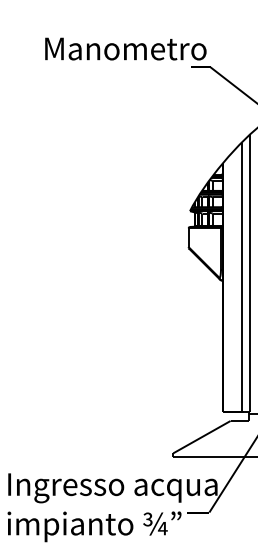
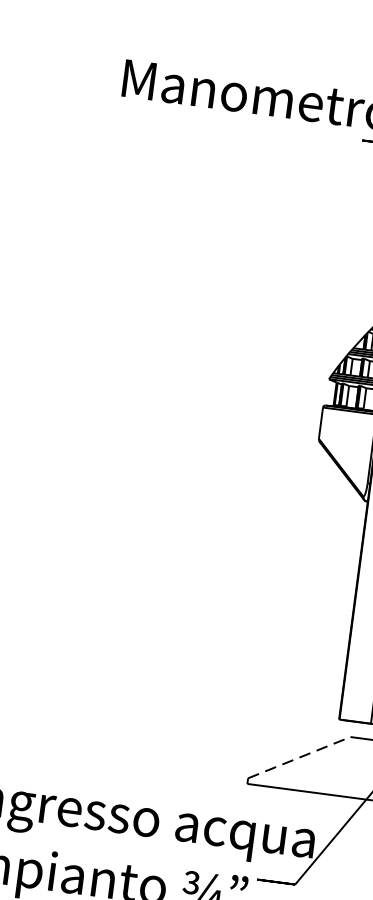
line: (201, 437) -> (298, 758), solid -> dashed

